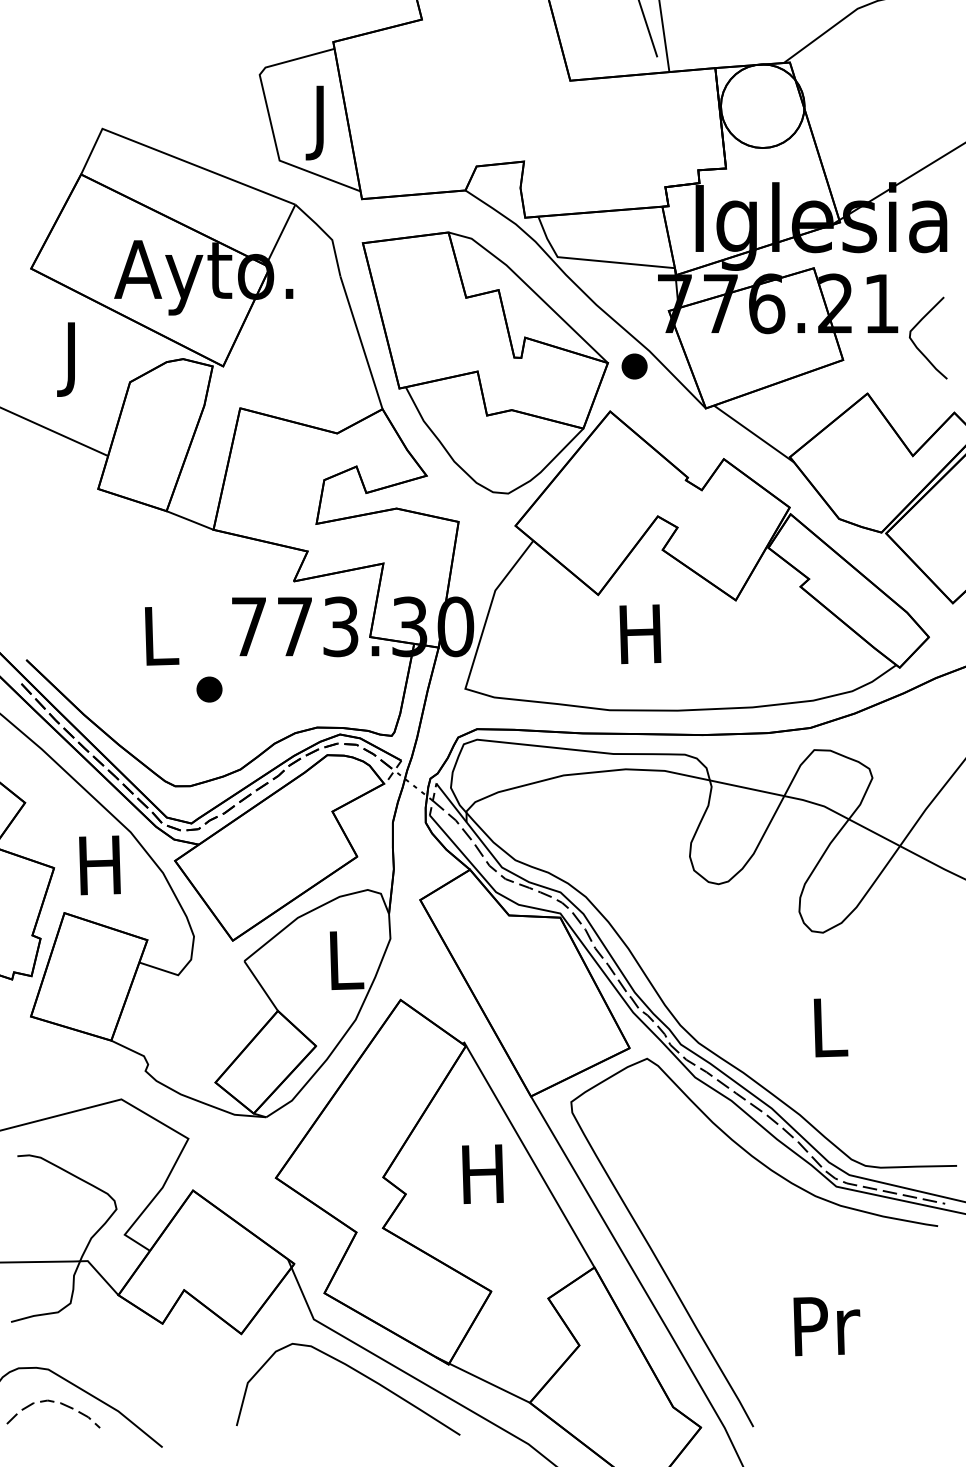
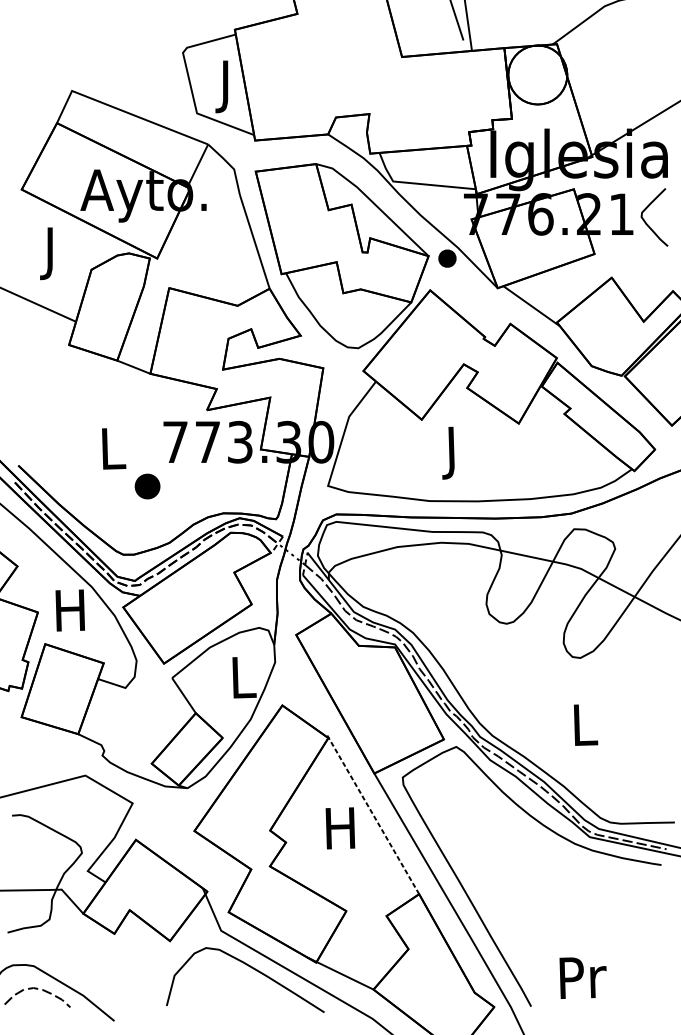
curve: (917, 346) -> (646, 223), moved
text: (640, 641) -> (451, 452), H -> J
part: (209, 689) -> (147, 486), size x1.4
line: (528, 1153) -> (372, 813), solid -> dashed
text: (826, 1326) -> (582, 978), moved

